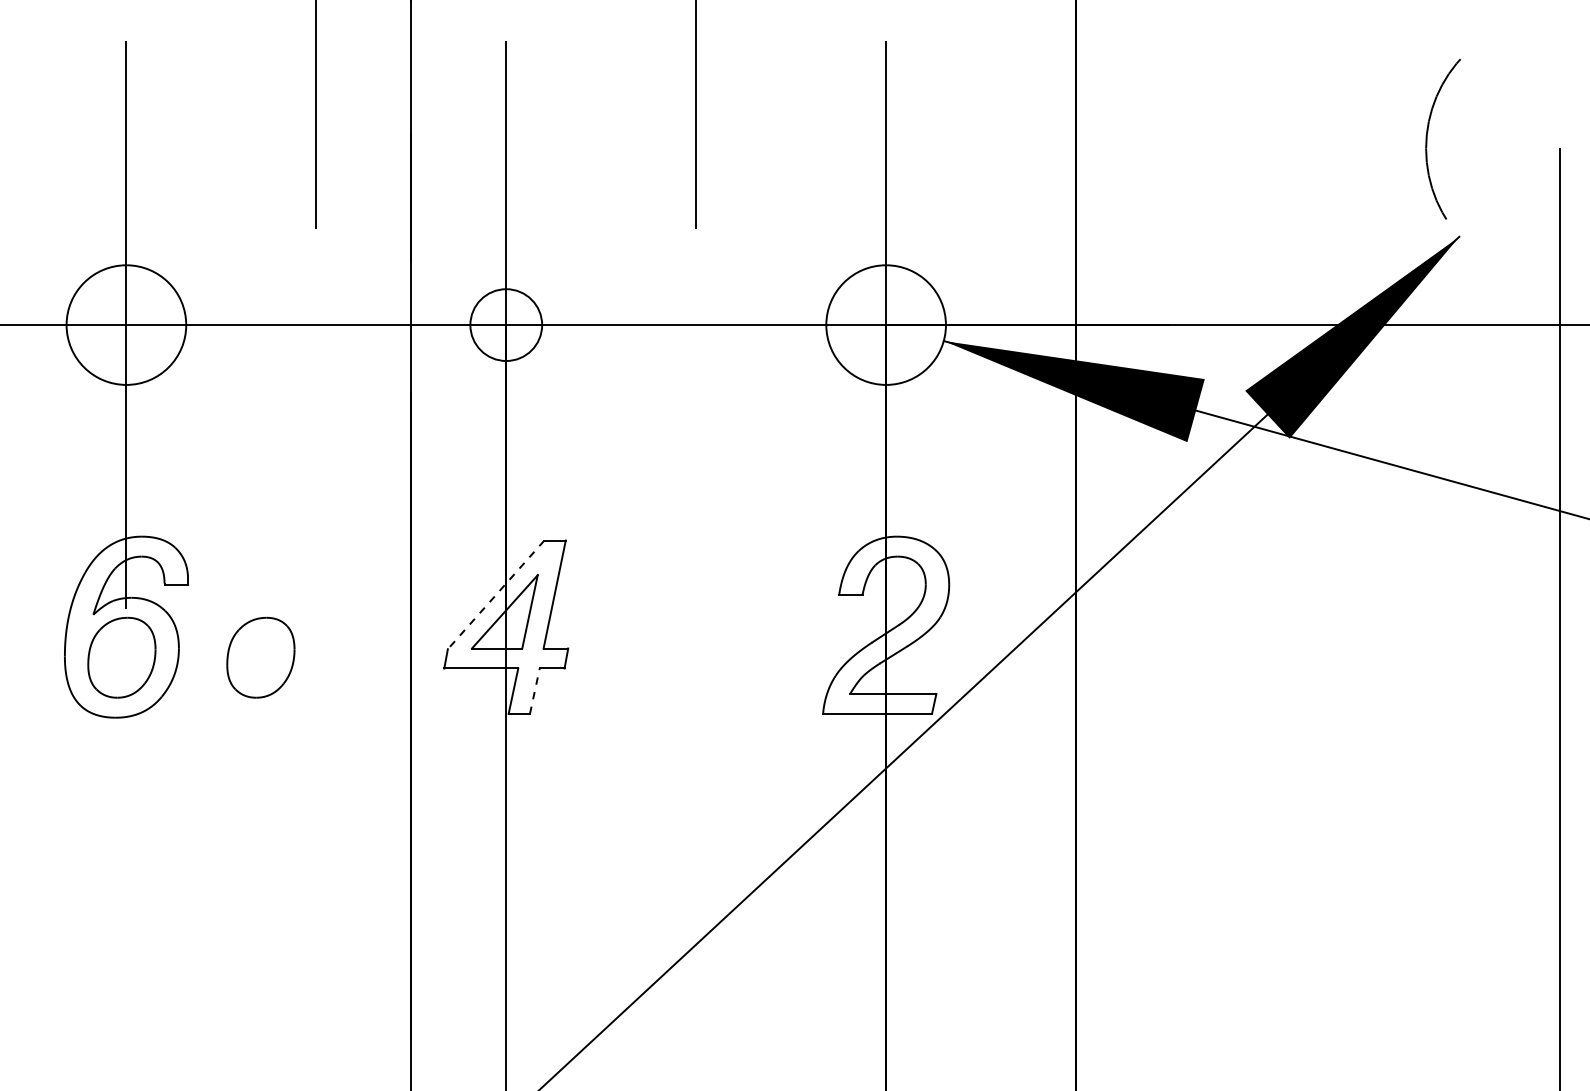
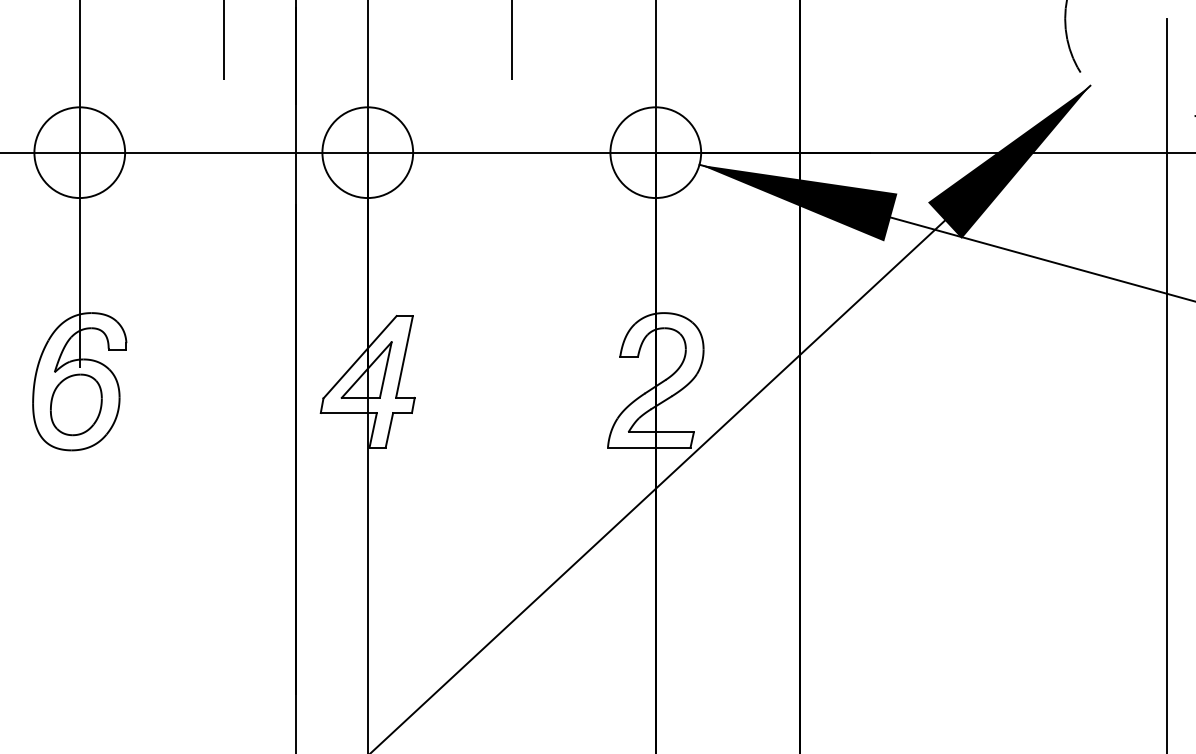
circle: (506, 324) -> (367, 152), size x1.67
line: (496, 594) -> (360, 356), dashed -> solid
part: (260, 657) -> (181, 404), removed
line: (534, 690) -> (389, 429), dashed -> solid

